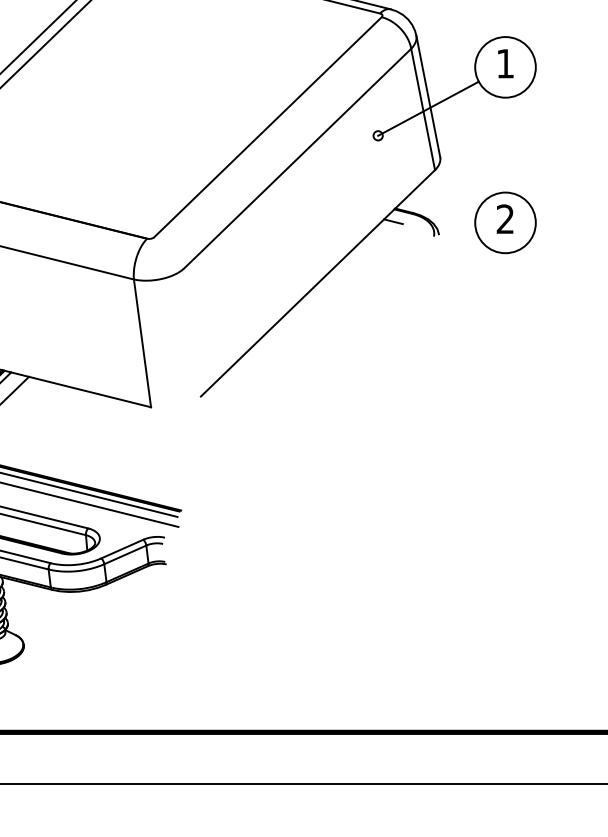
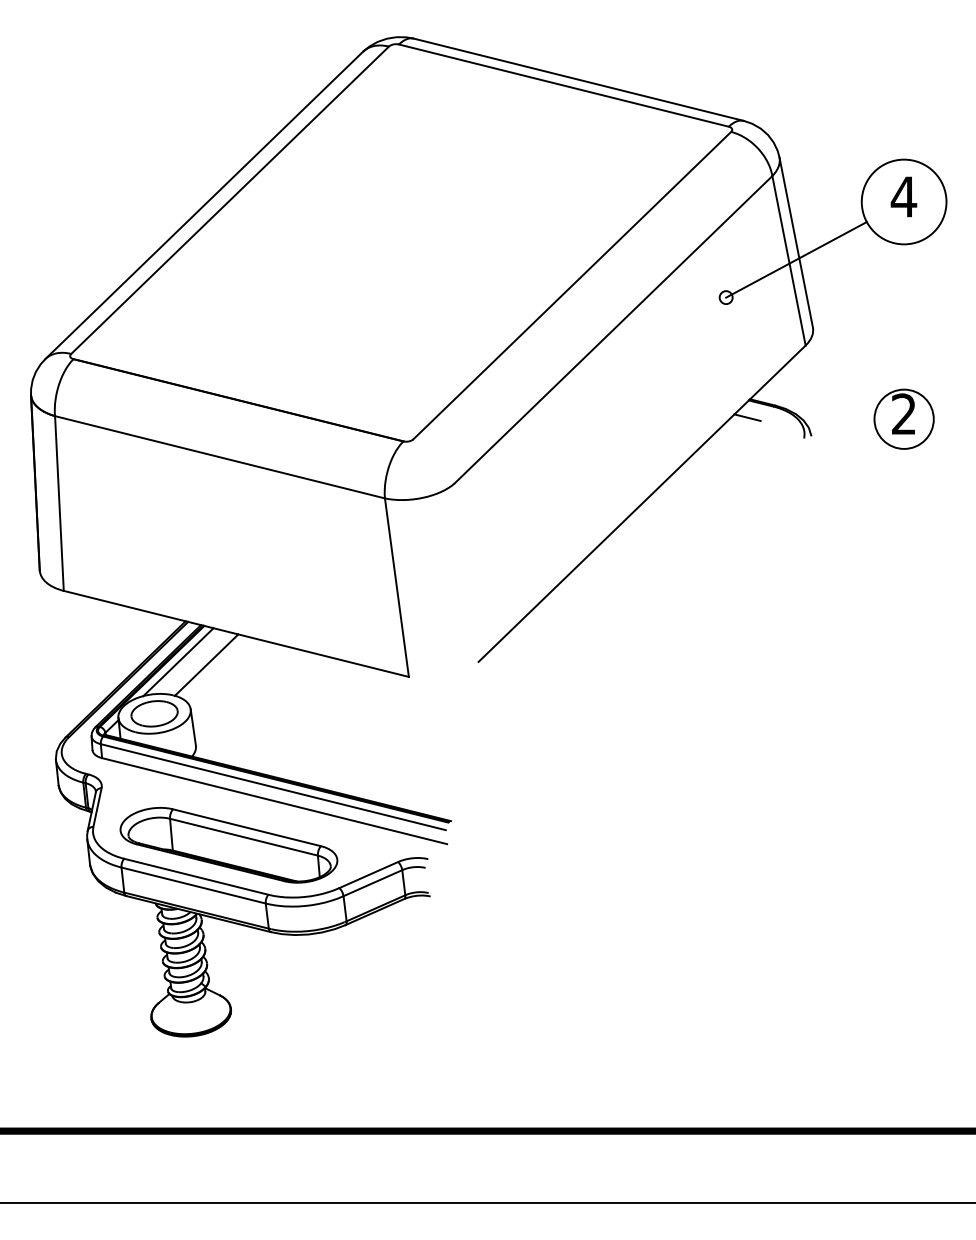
text: (505, 63) -> (903, 196), 1 -> 4
circle: (505, 222) -> (903, 418), size x0.7

